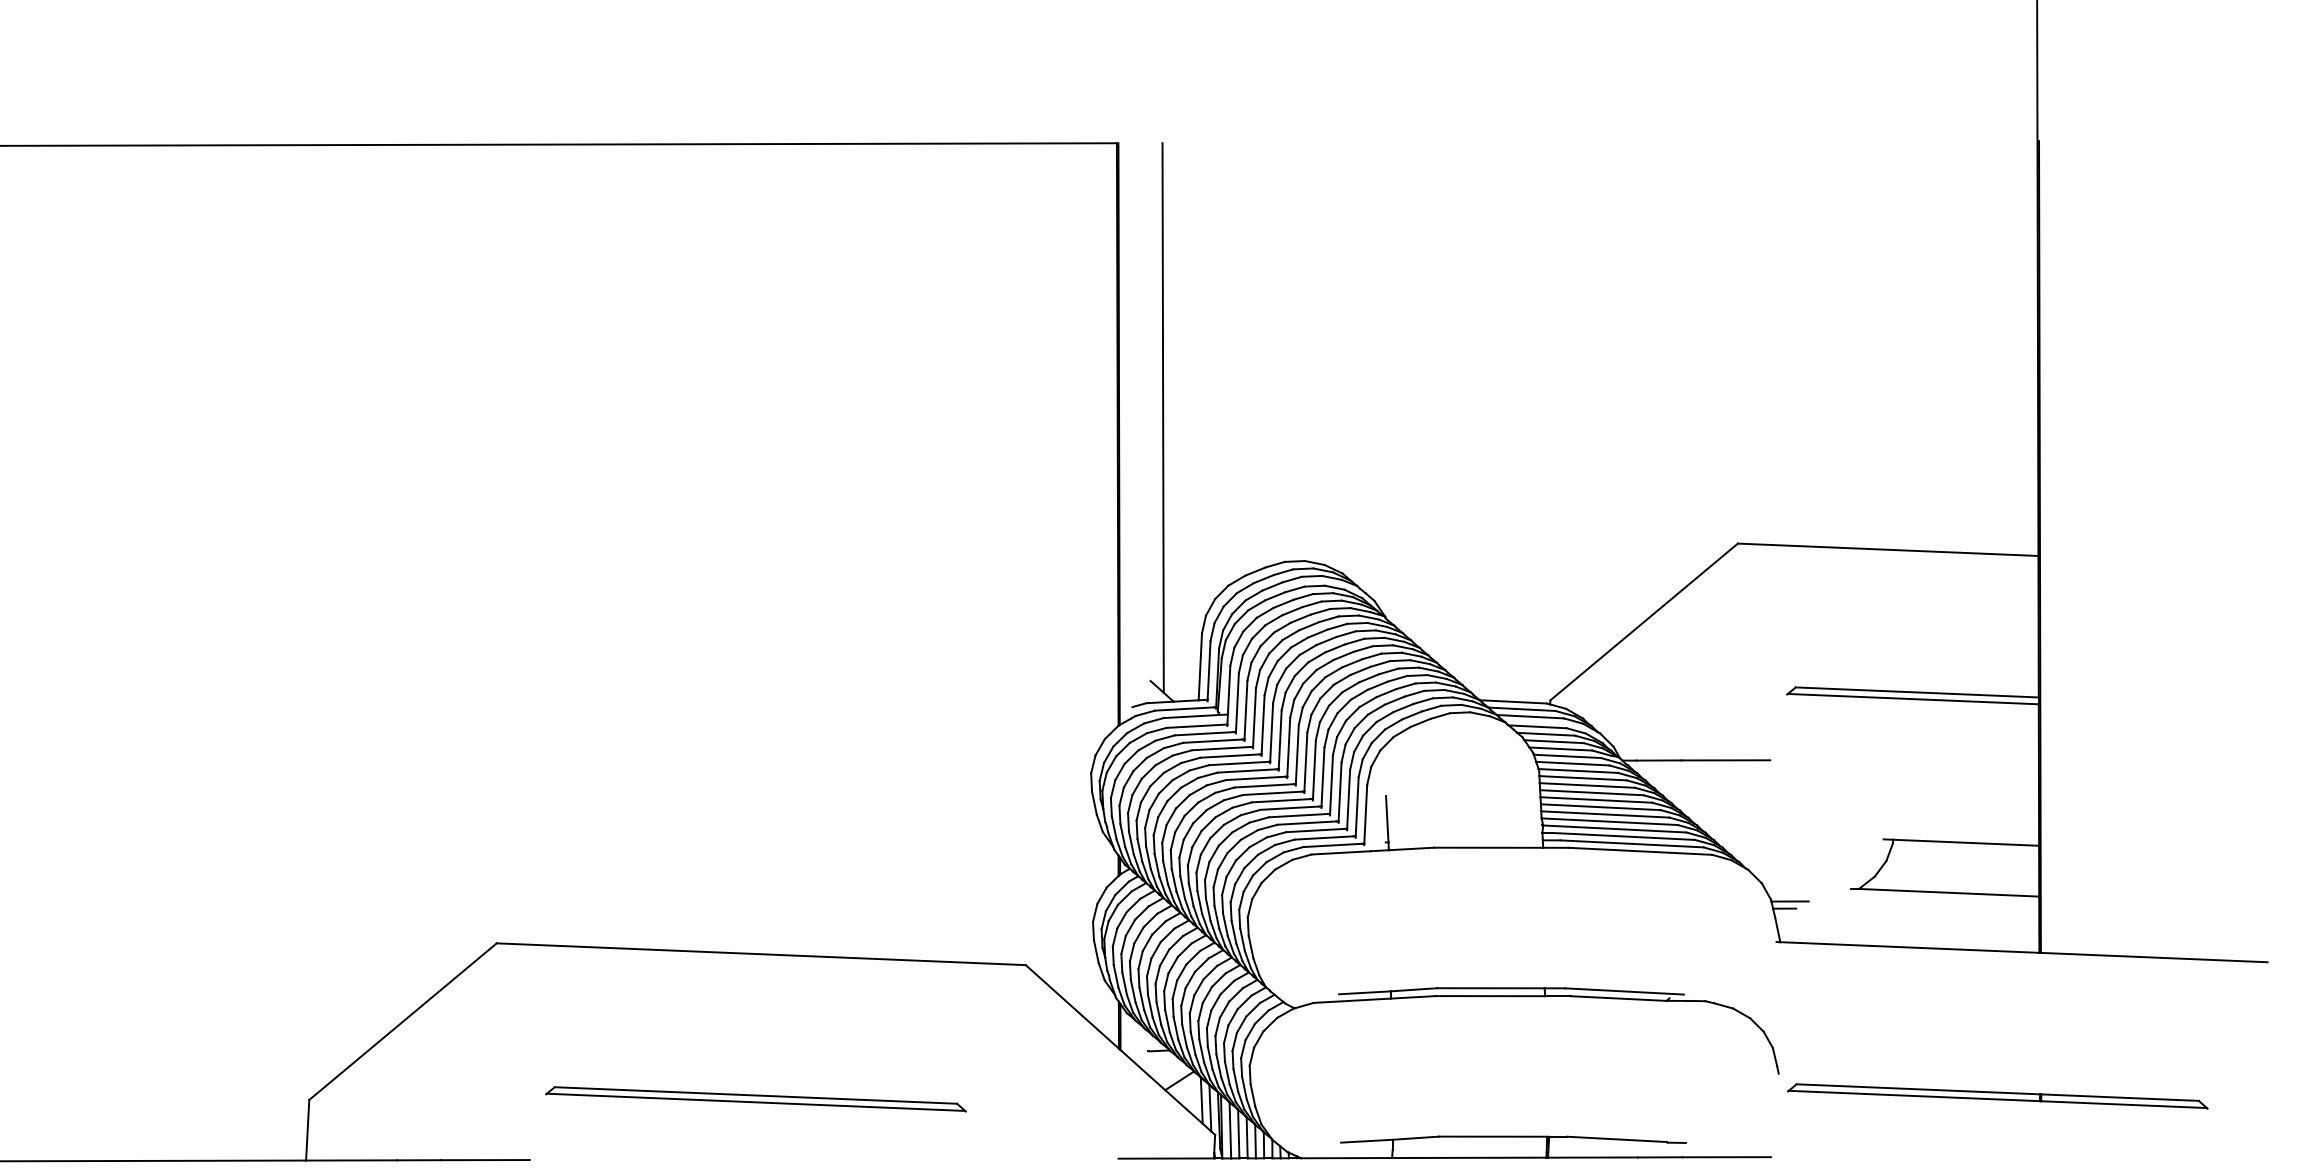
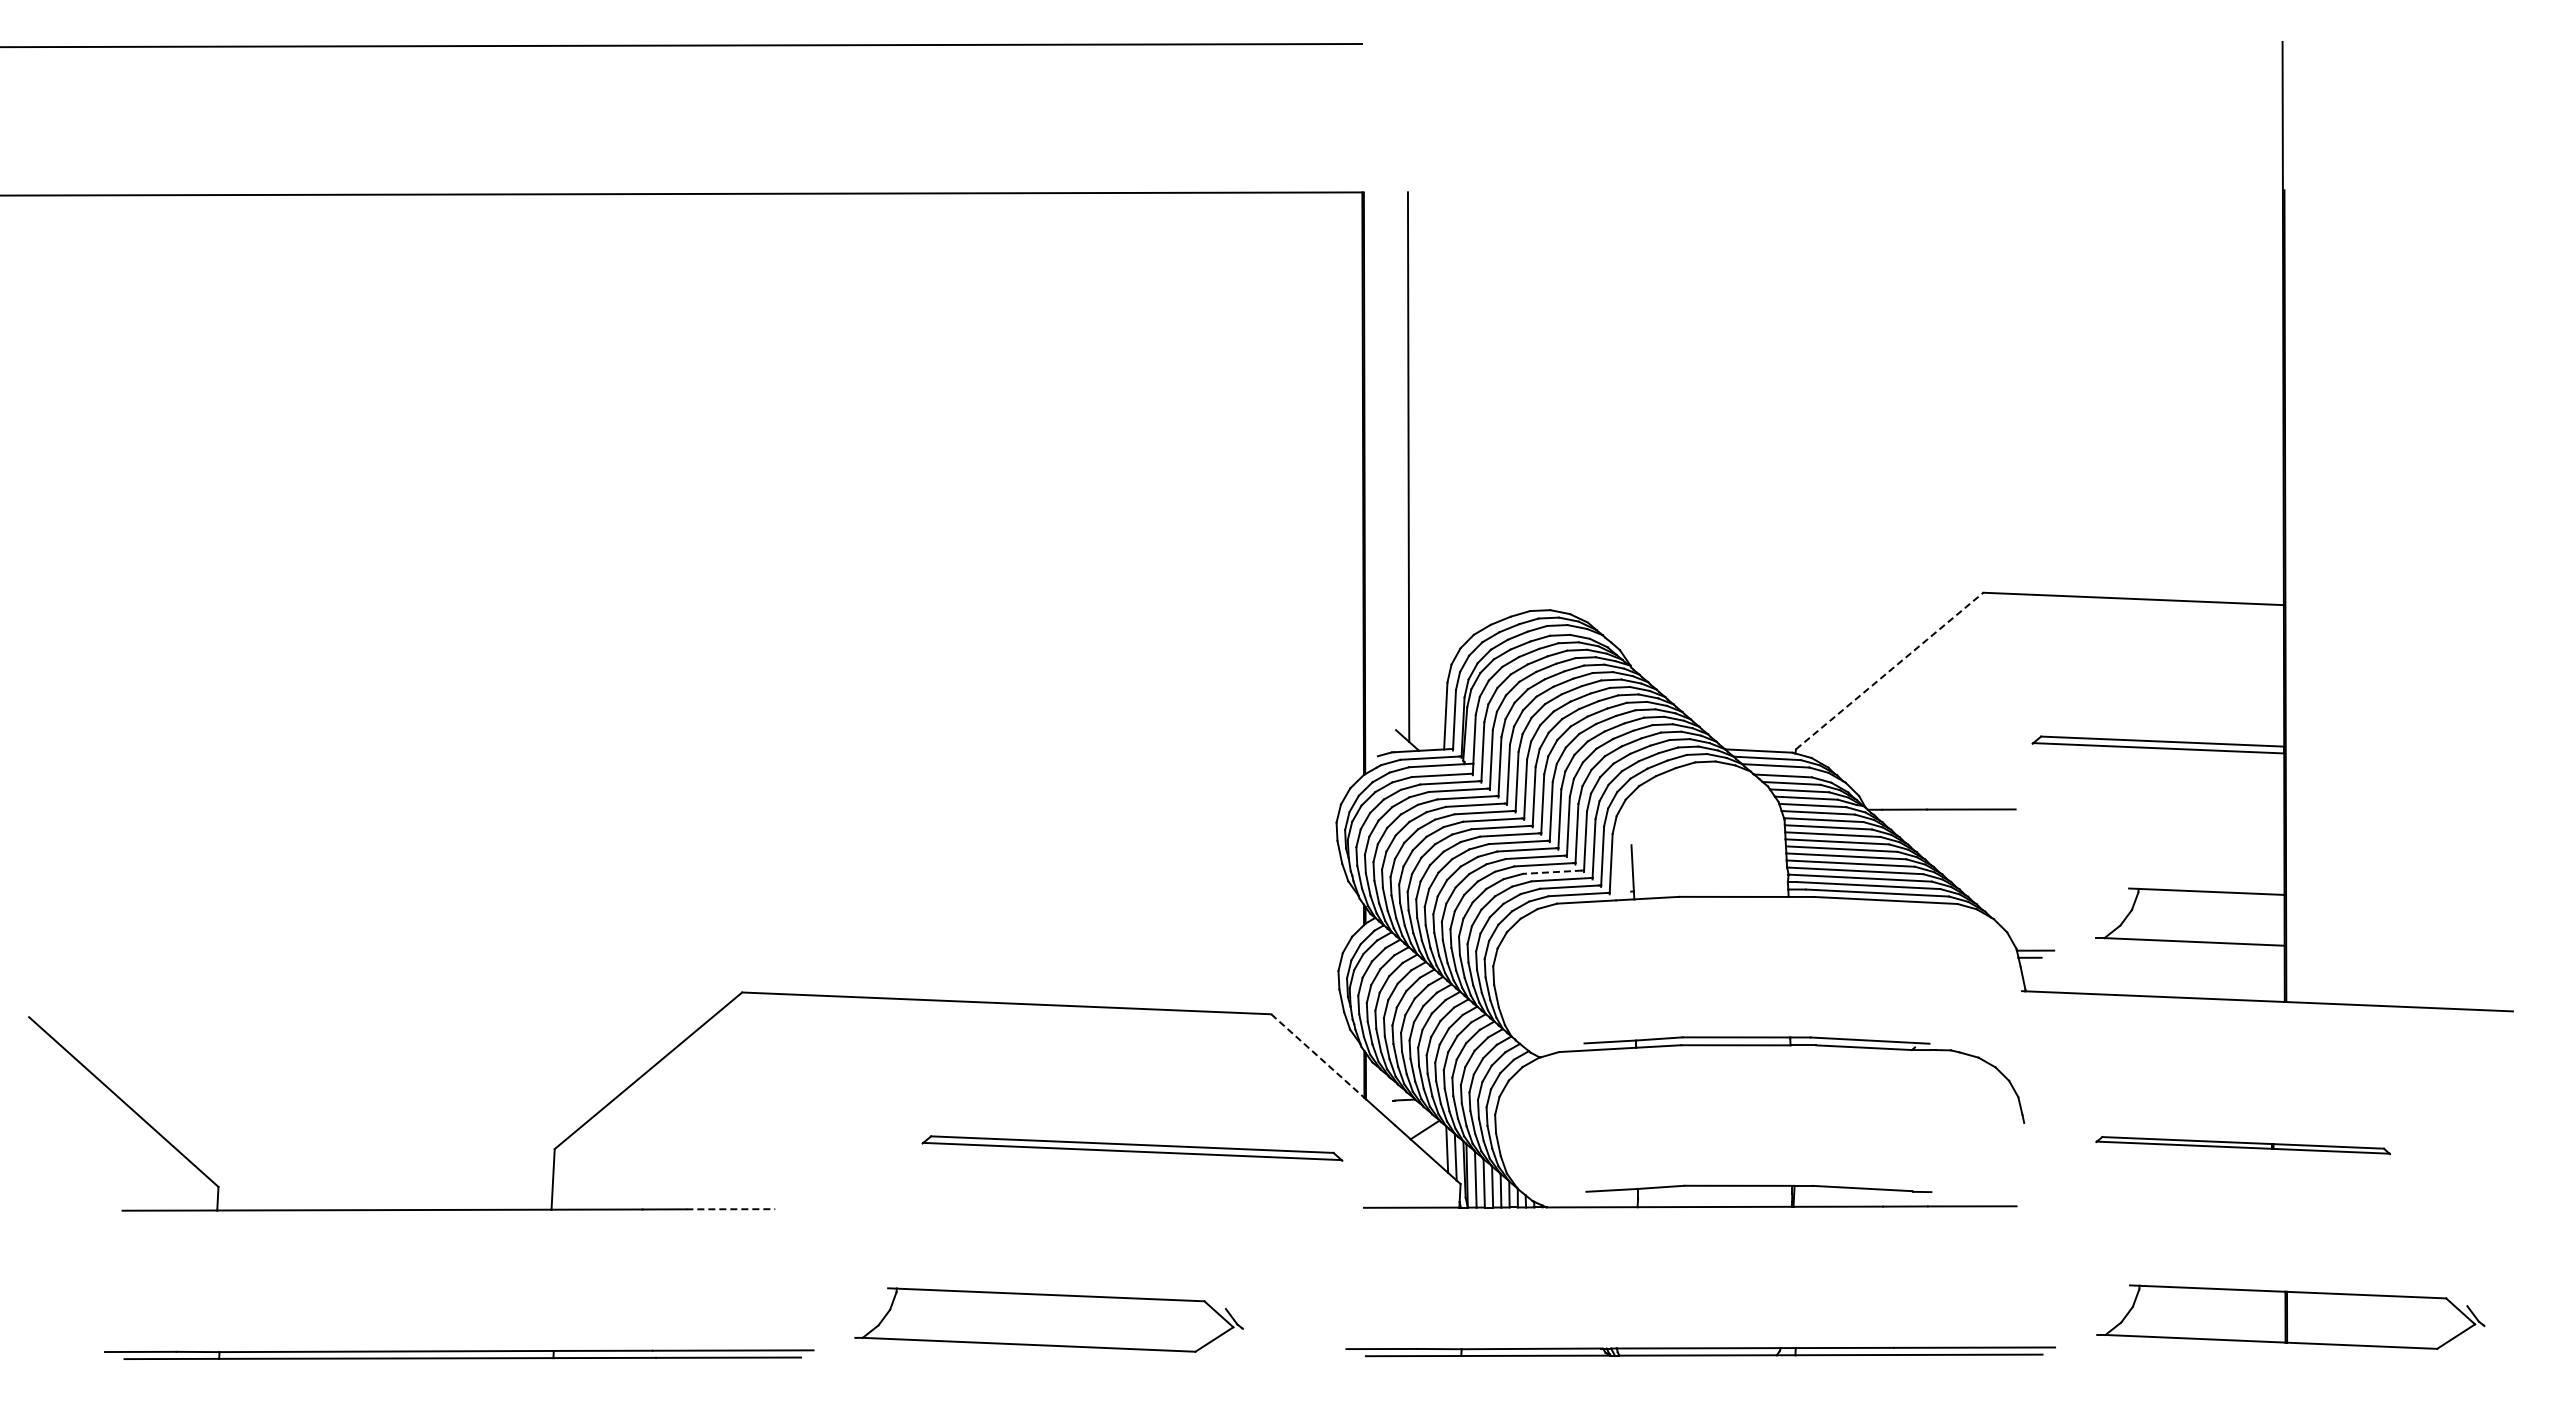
line: (1645, 621) -> (1890, 670), solid -> dashed
line: (1307, 823) -> (1552, 872), solid -> dashed
line: (1072, 1007) -> (1317, 1056), solid -> dashed
part: (1997, 1096) -> (2242, 1145), size x0.7
part: (756, 1099) -> (1132, 1148), moved
line: (486, 1160) -> (731, 1209), solid -> dashed

